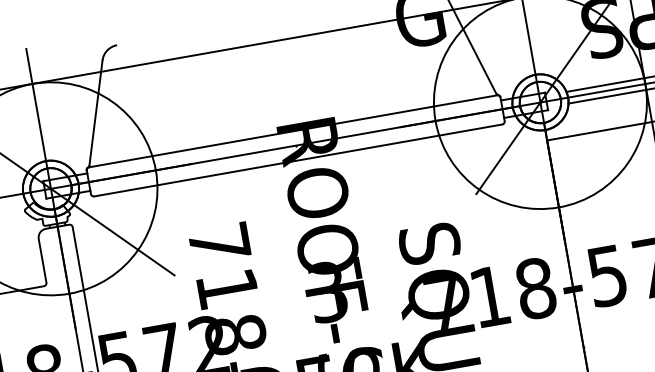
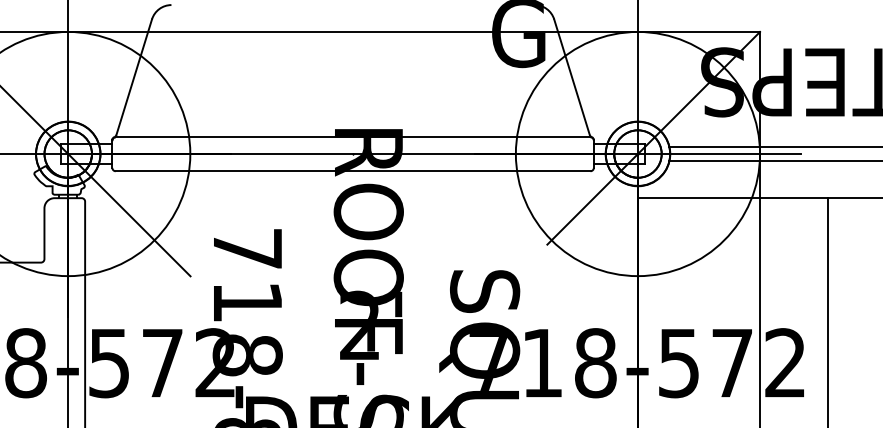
text: (328, 291) -> (360, 325), 3' -> 2'

